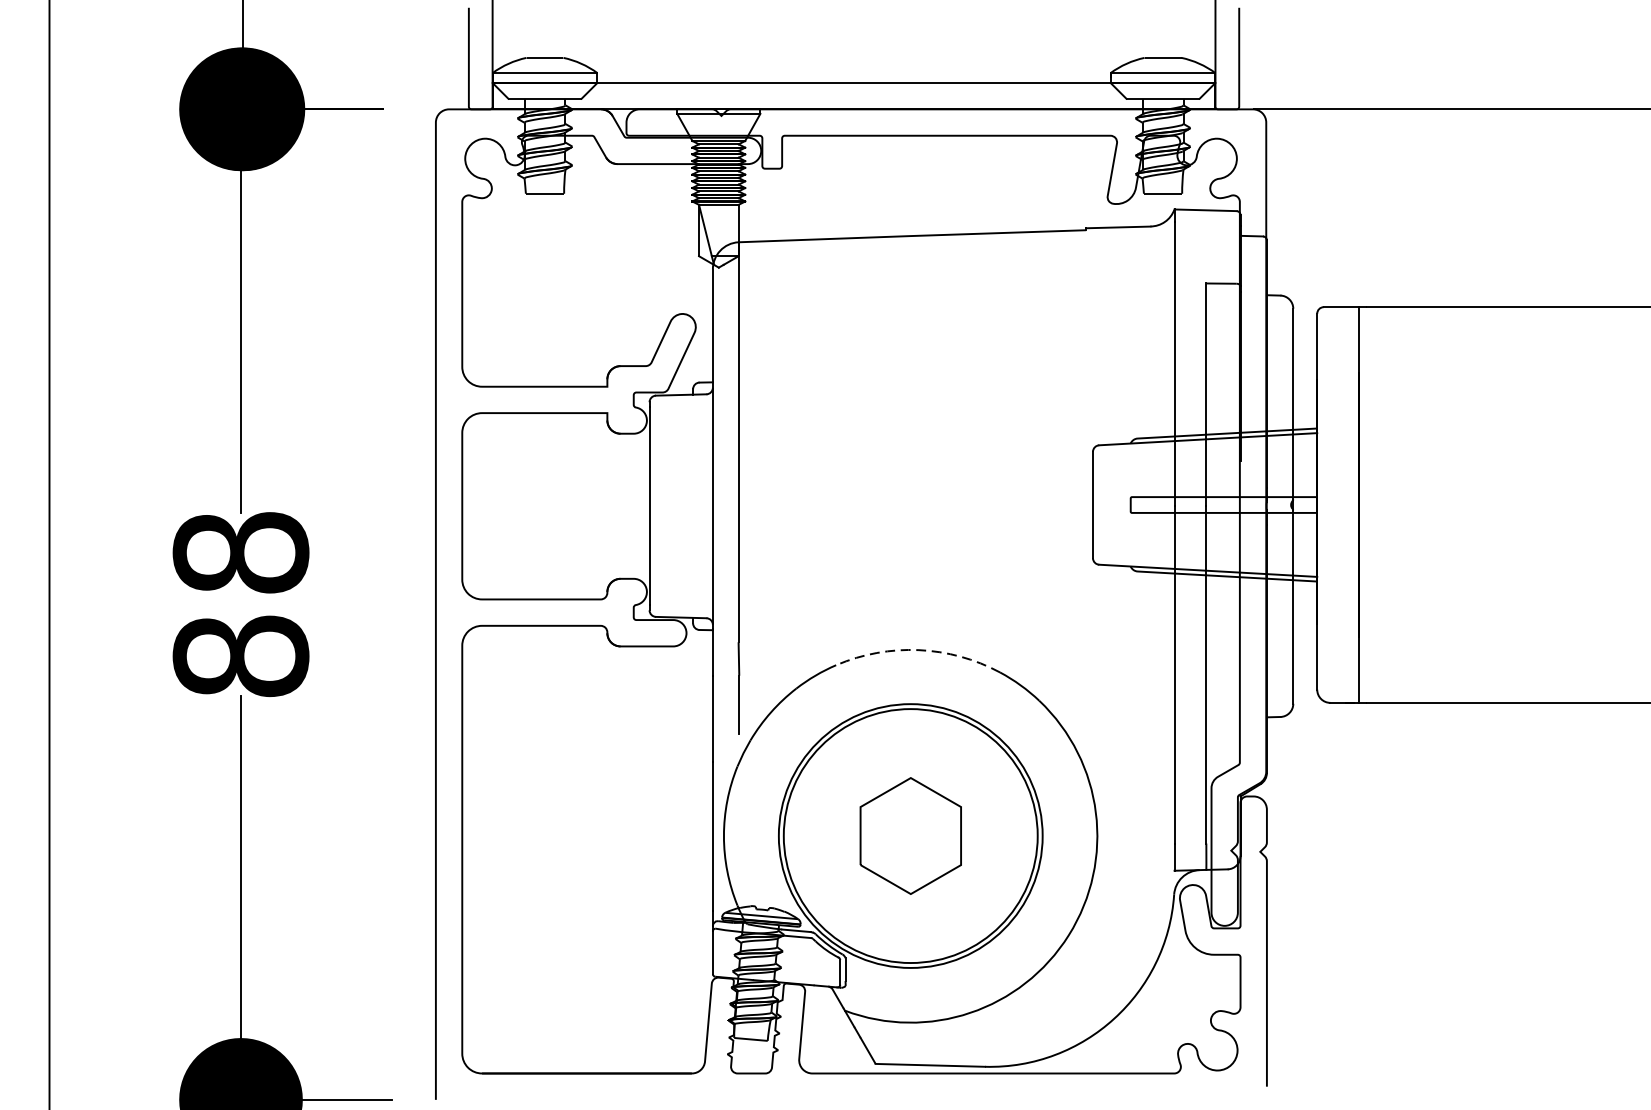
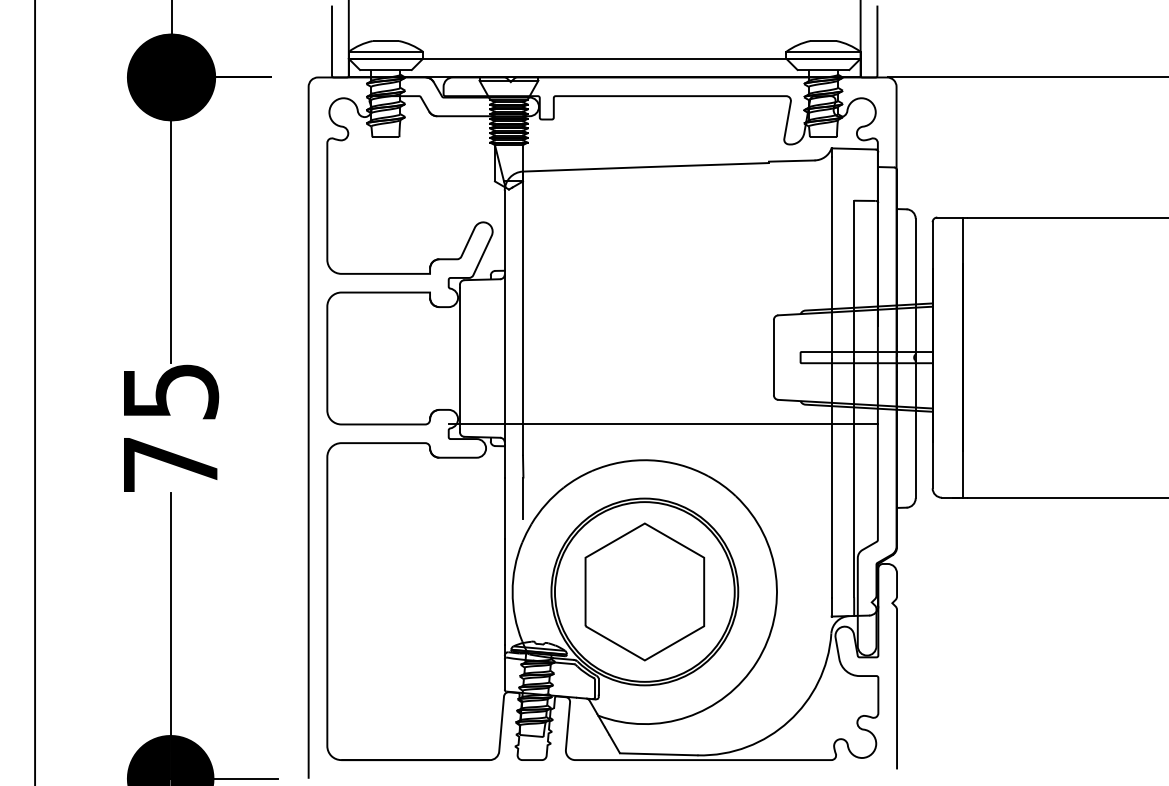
line: (937, 598) -> (663, 423), added
text: (240, 603) -> (170, 427), 88 -> 75
arc: (918, 650) -> (650, 460), dashed -> solid
part: (910, 835) -> (644, 591), size x1.67

